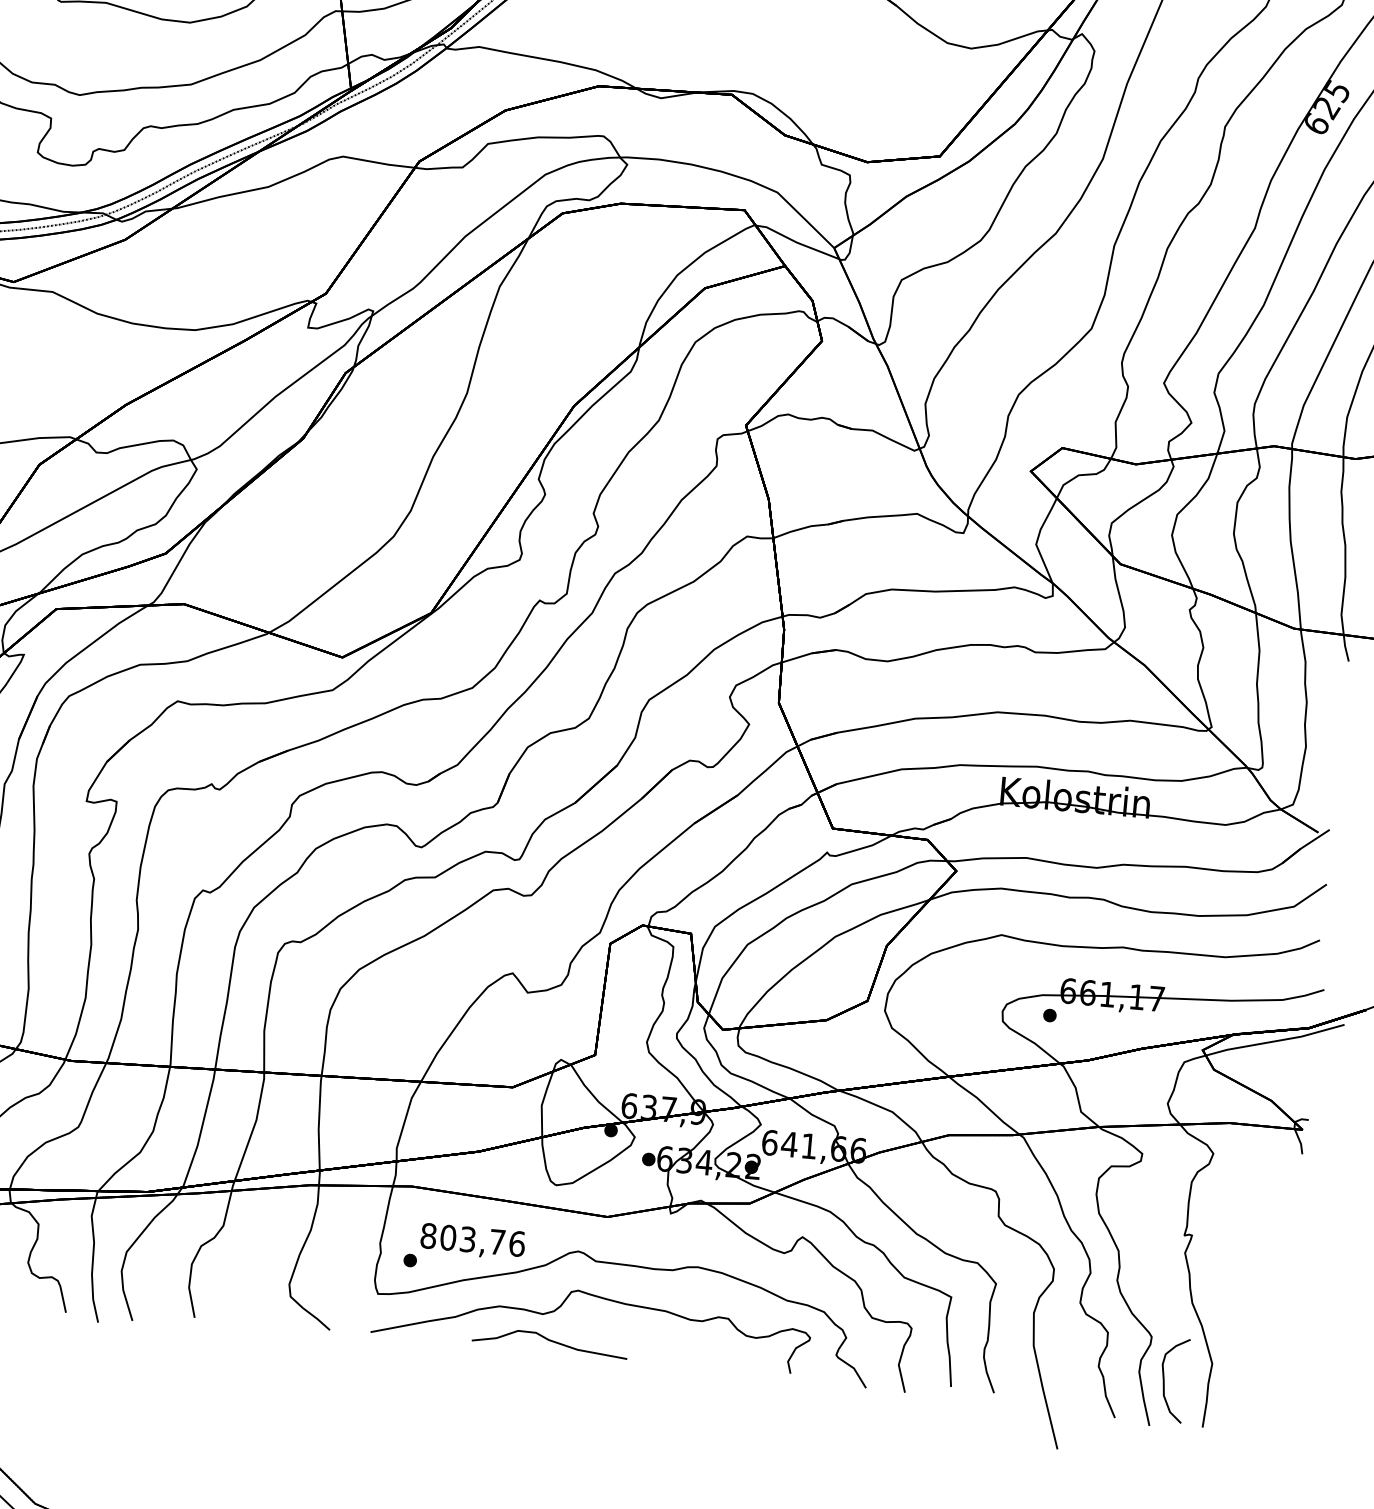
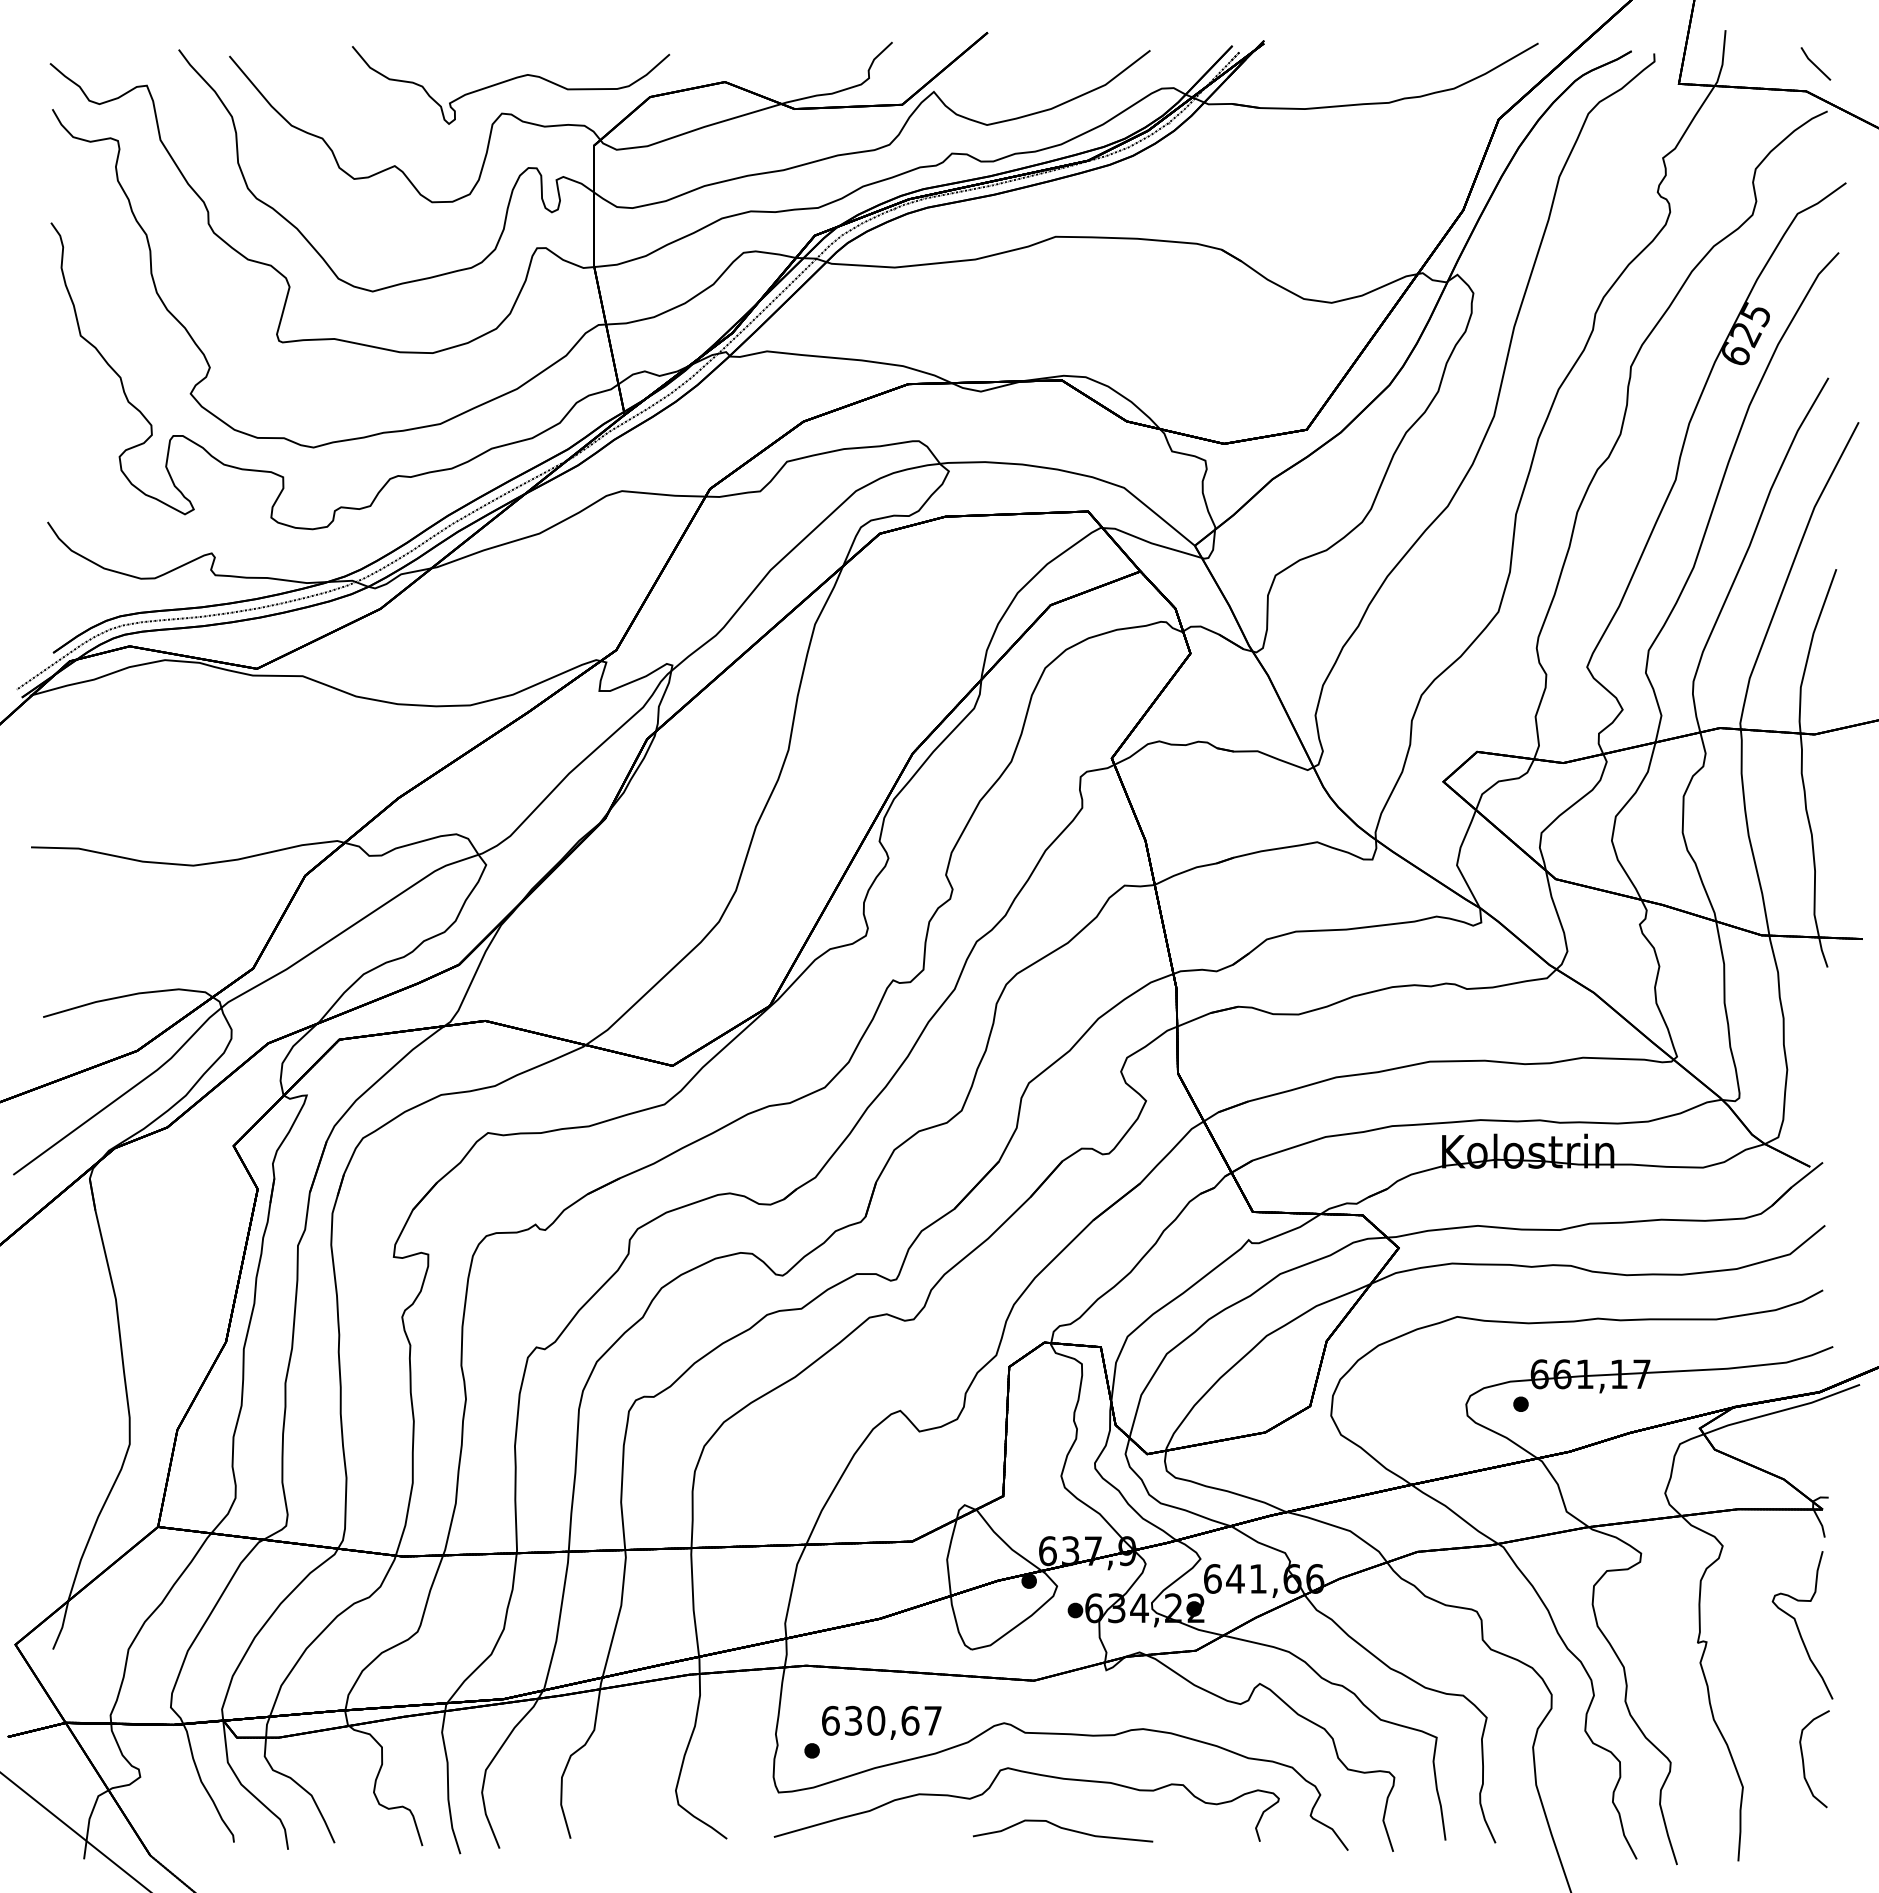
curve: (1272, 1229) -> (1798, 1626), added
text: (472, 1239) -> (881, 1720), 803,76 -> 630,67
curve: (549, 1341) -> (1062, 1829), moved
curve: (1164, 1382) -> (1804, 1762), moved

